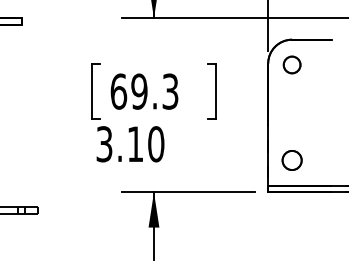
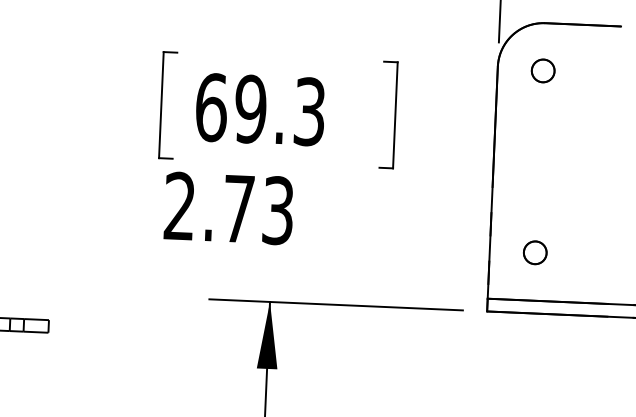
part: (291, 64) -> (542, 70), size x0.71
text: (130, 144) -> (229, 208), 3.10 -> 2.73
part: (291, 160) -> (534, 252), size x0.62

